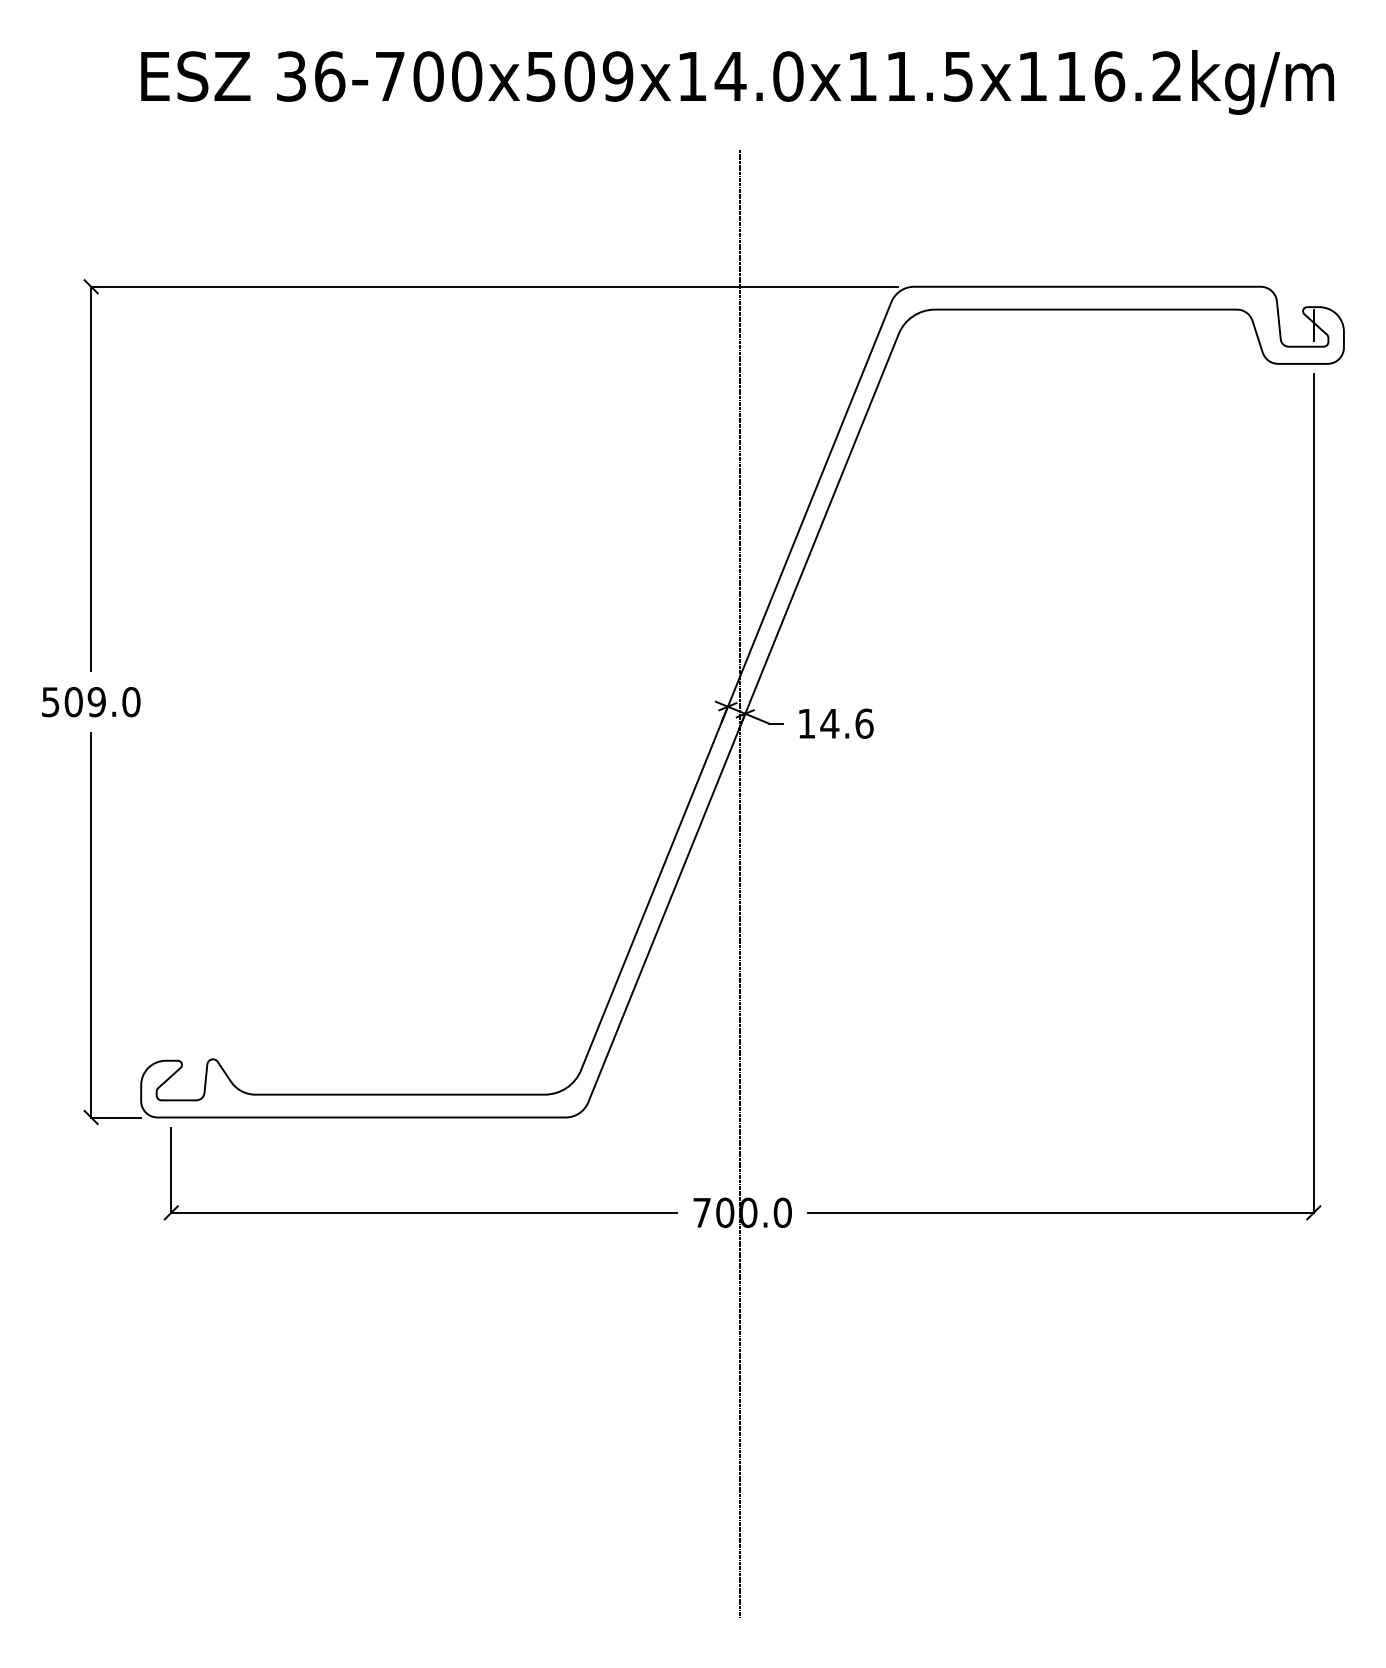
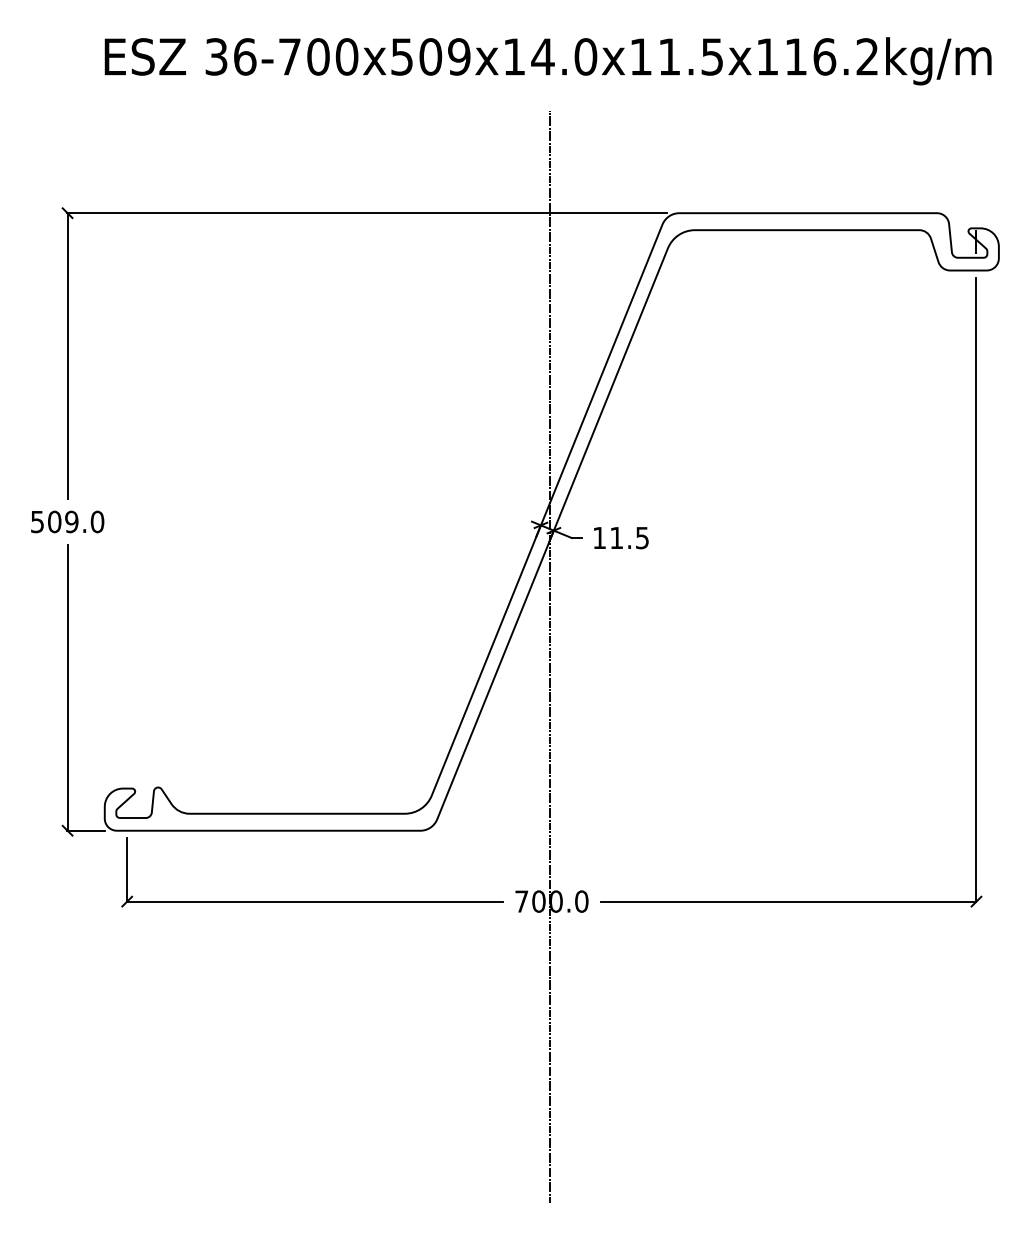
text: (847, 723) -> (629, 537), 14.6 -> 11.5

